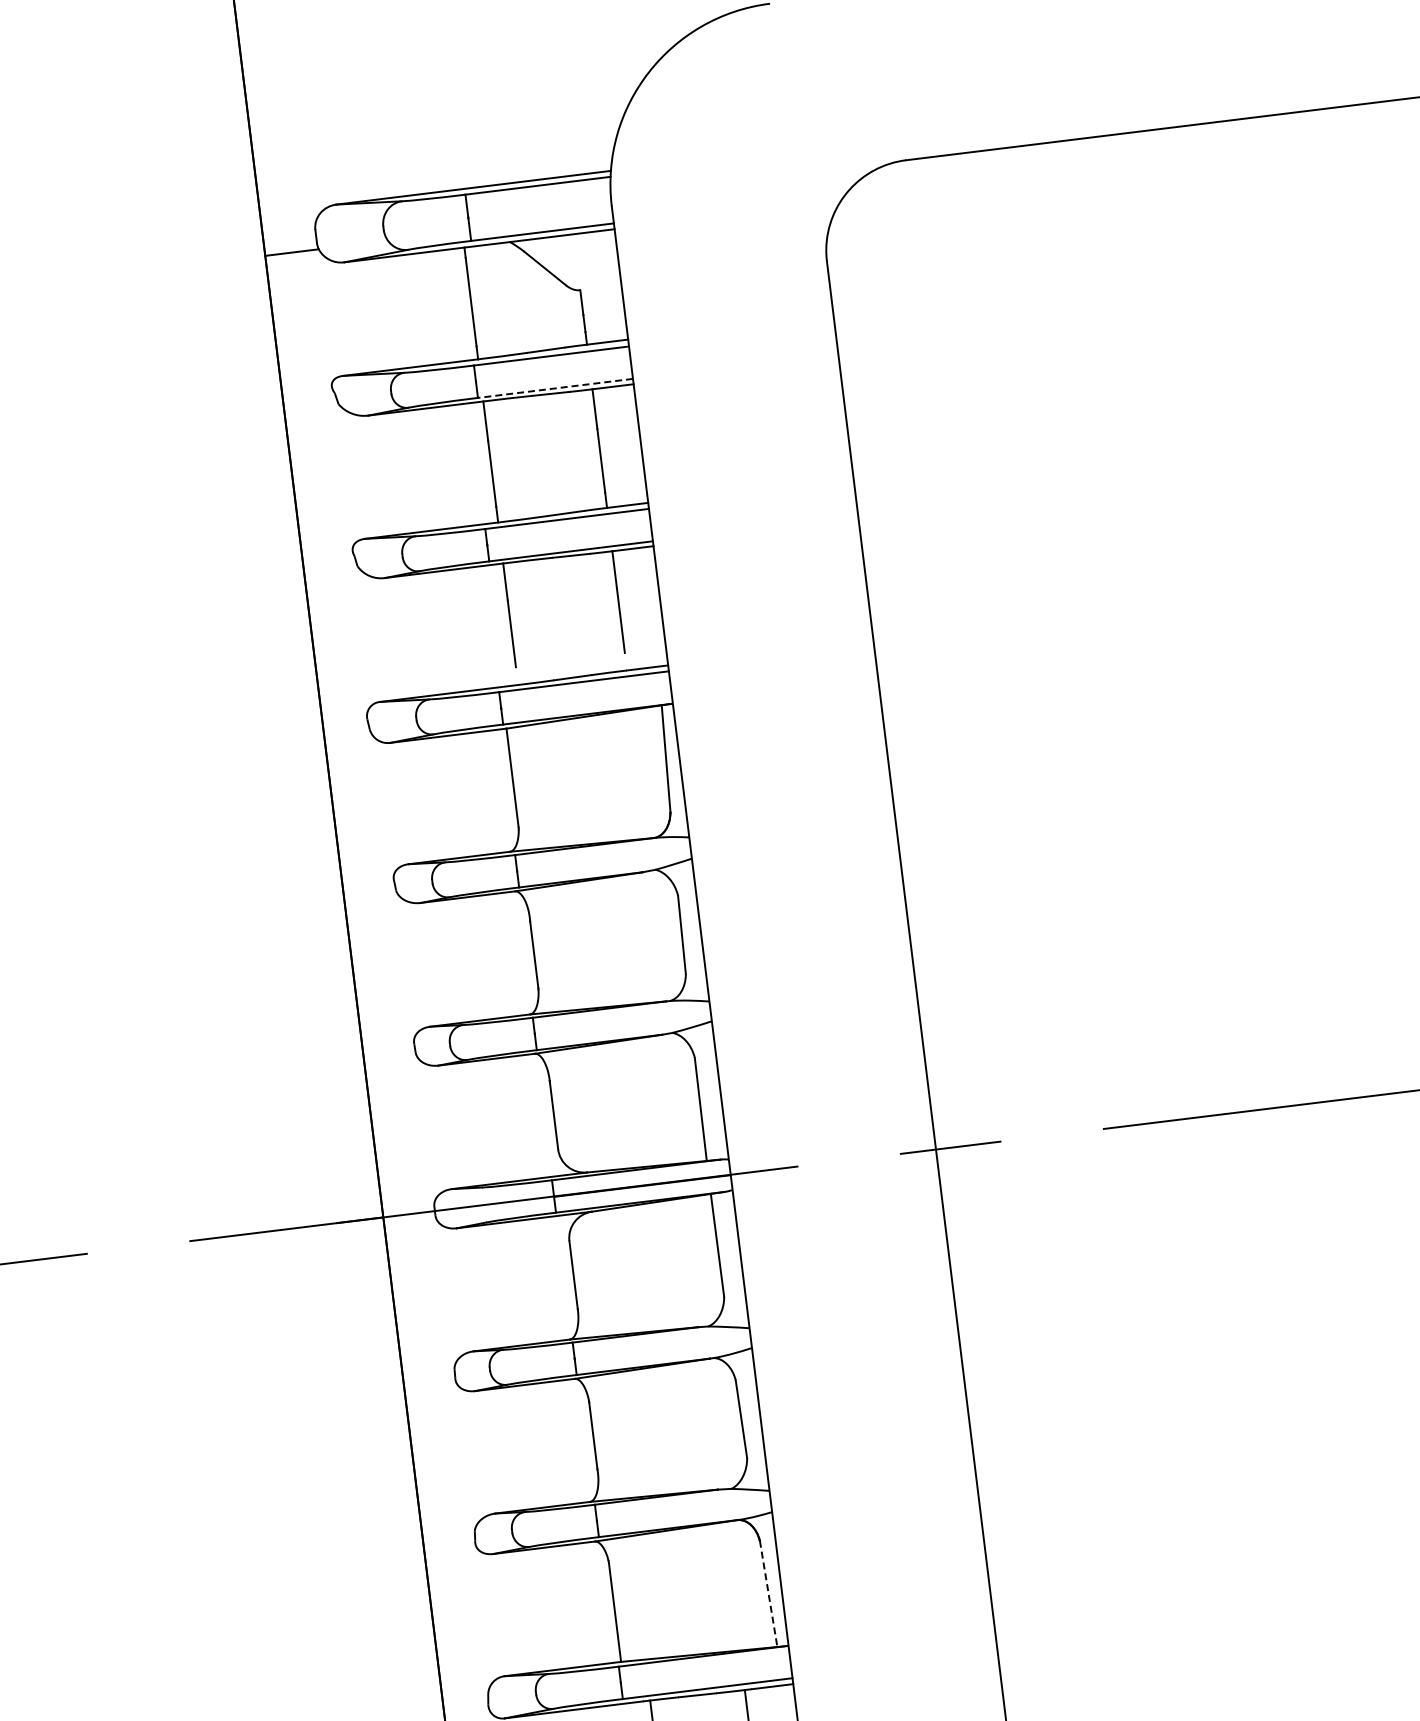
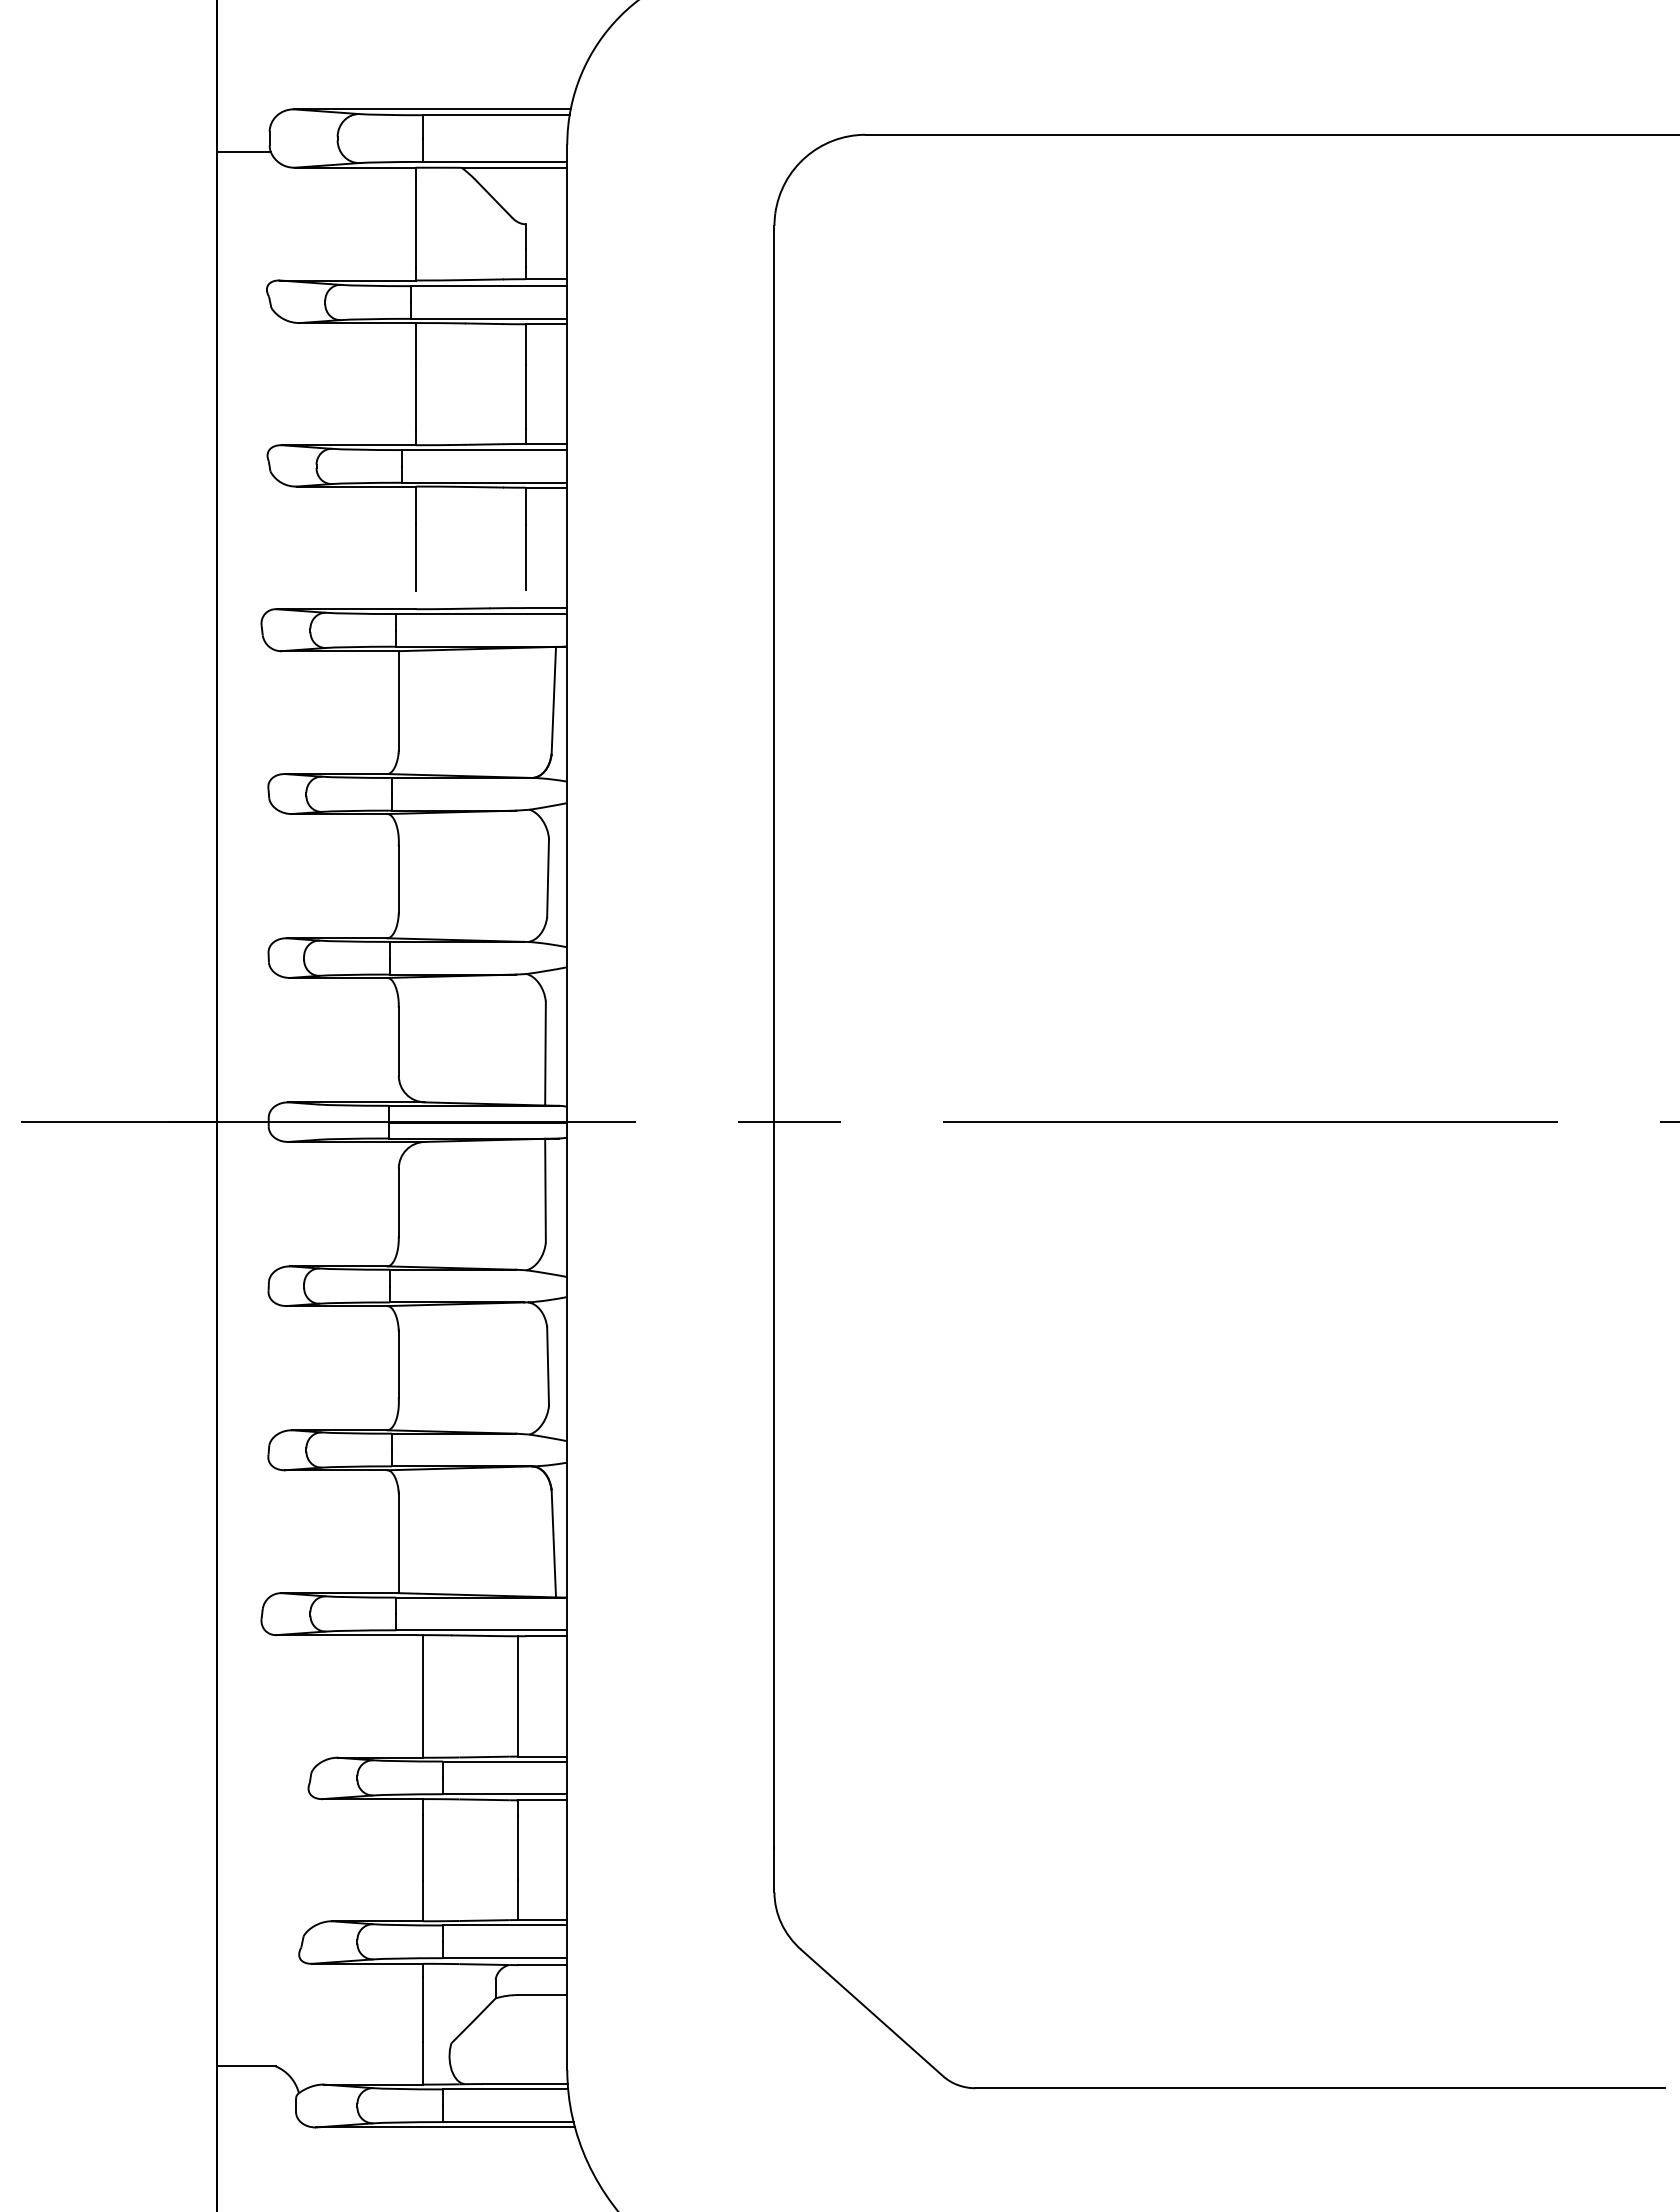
line: (554, 388) -> (488, 318), dashed -> solid
line: (768, 1593) -> (553, 1543), dashed -> solid

